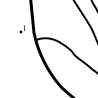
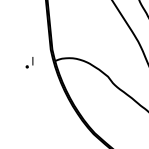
part: (21, 29) -> (28, 63), moved

